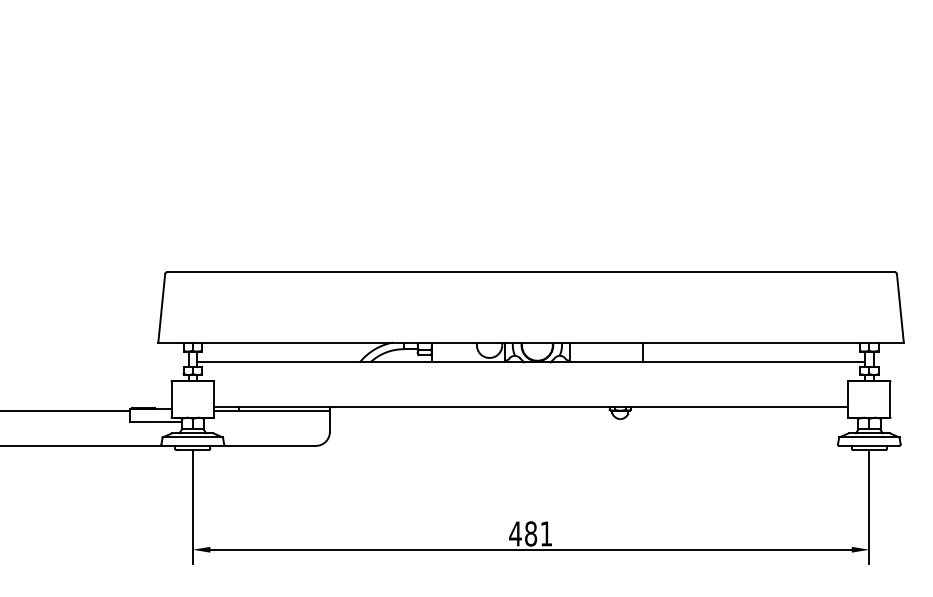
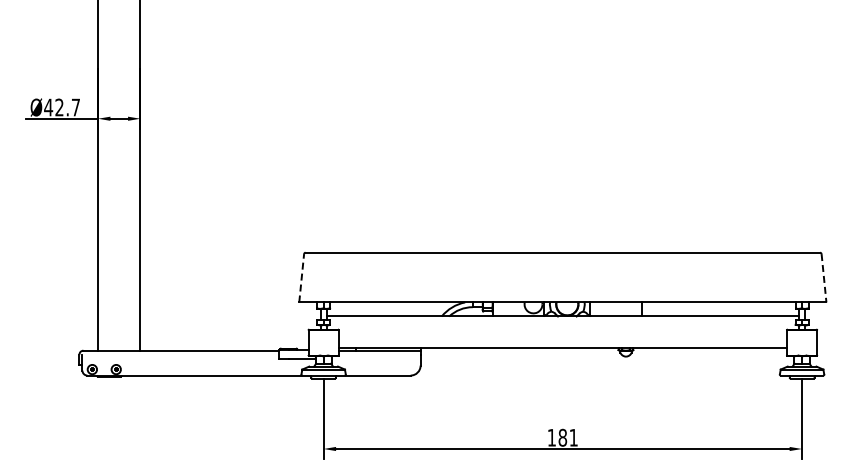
line: (161, 307) -> (301, 277), solid -> dashed
line: (901, 308) -> (824, 278), solid -> dashed
text: (515, 533) -> (551, 437), 481 -> 181

